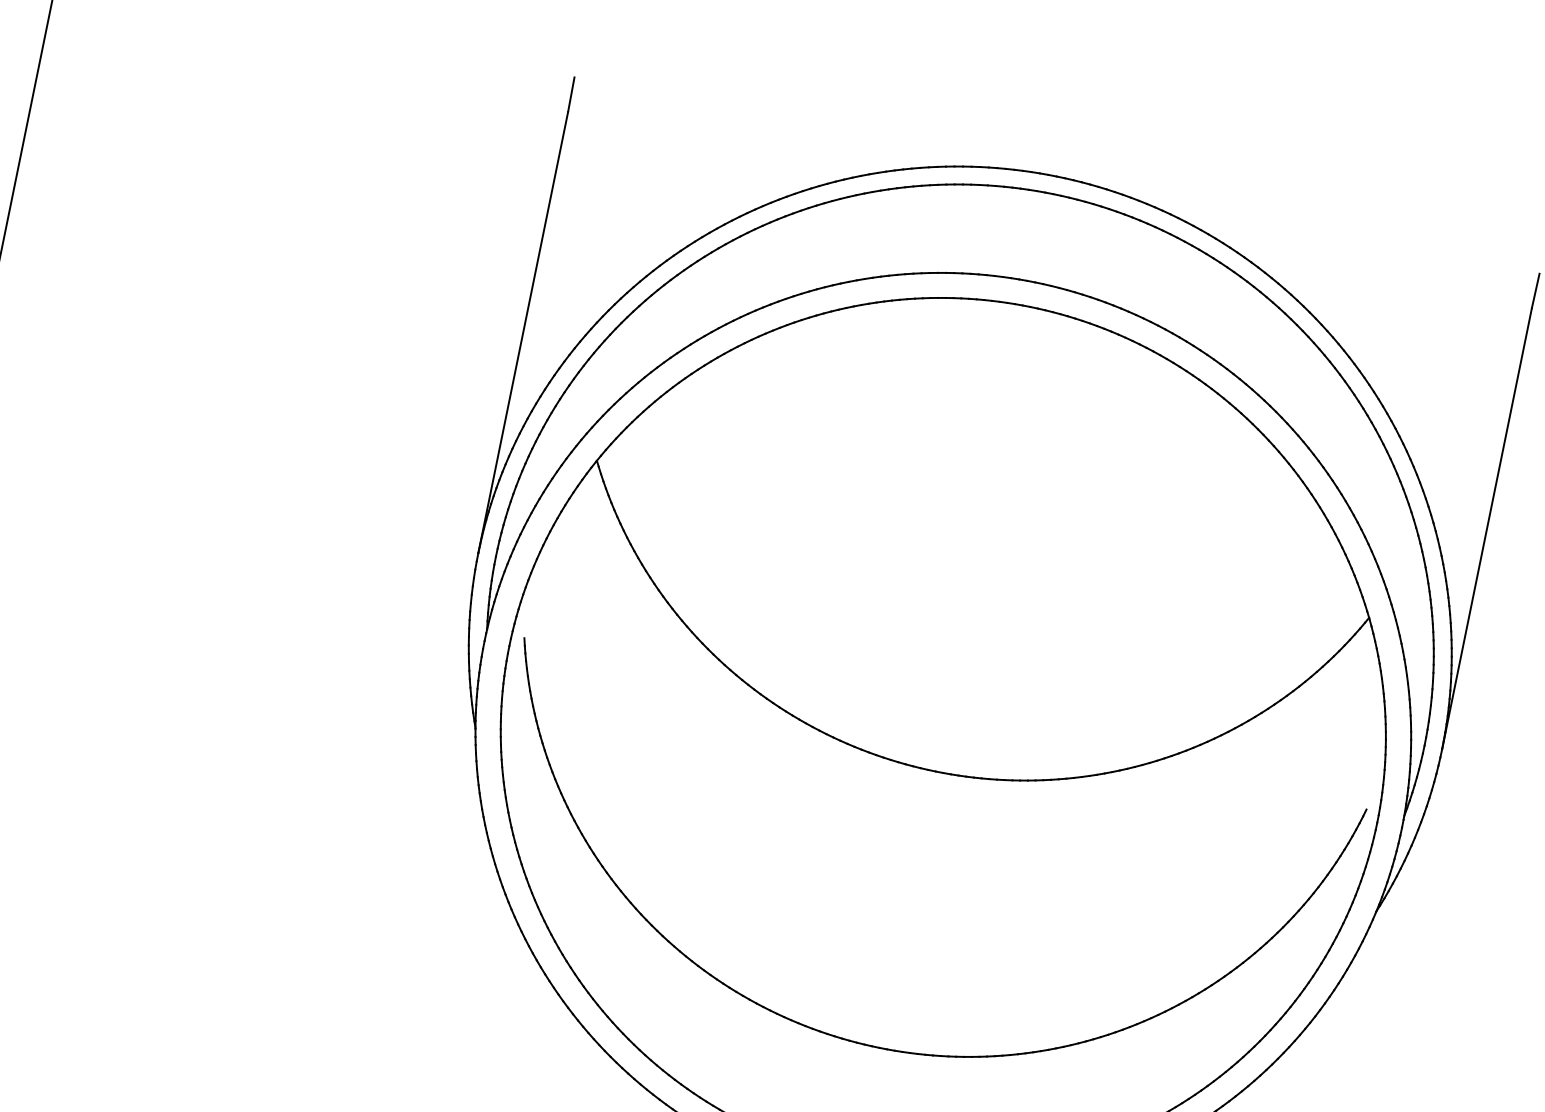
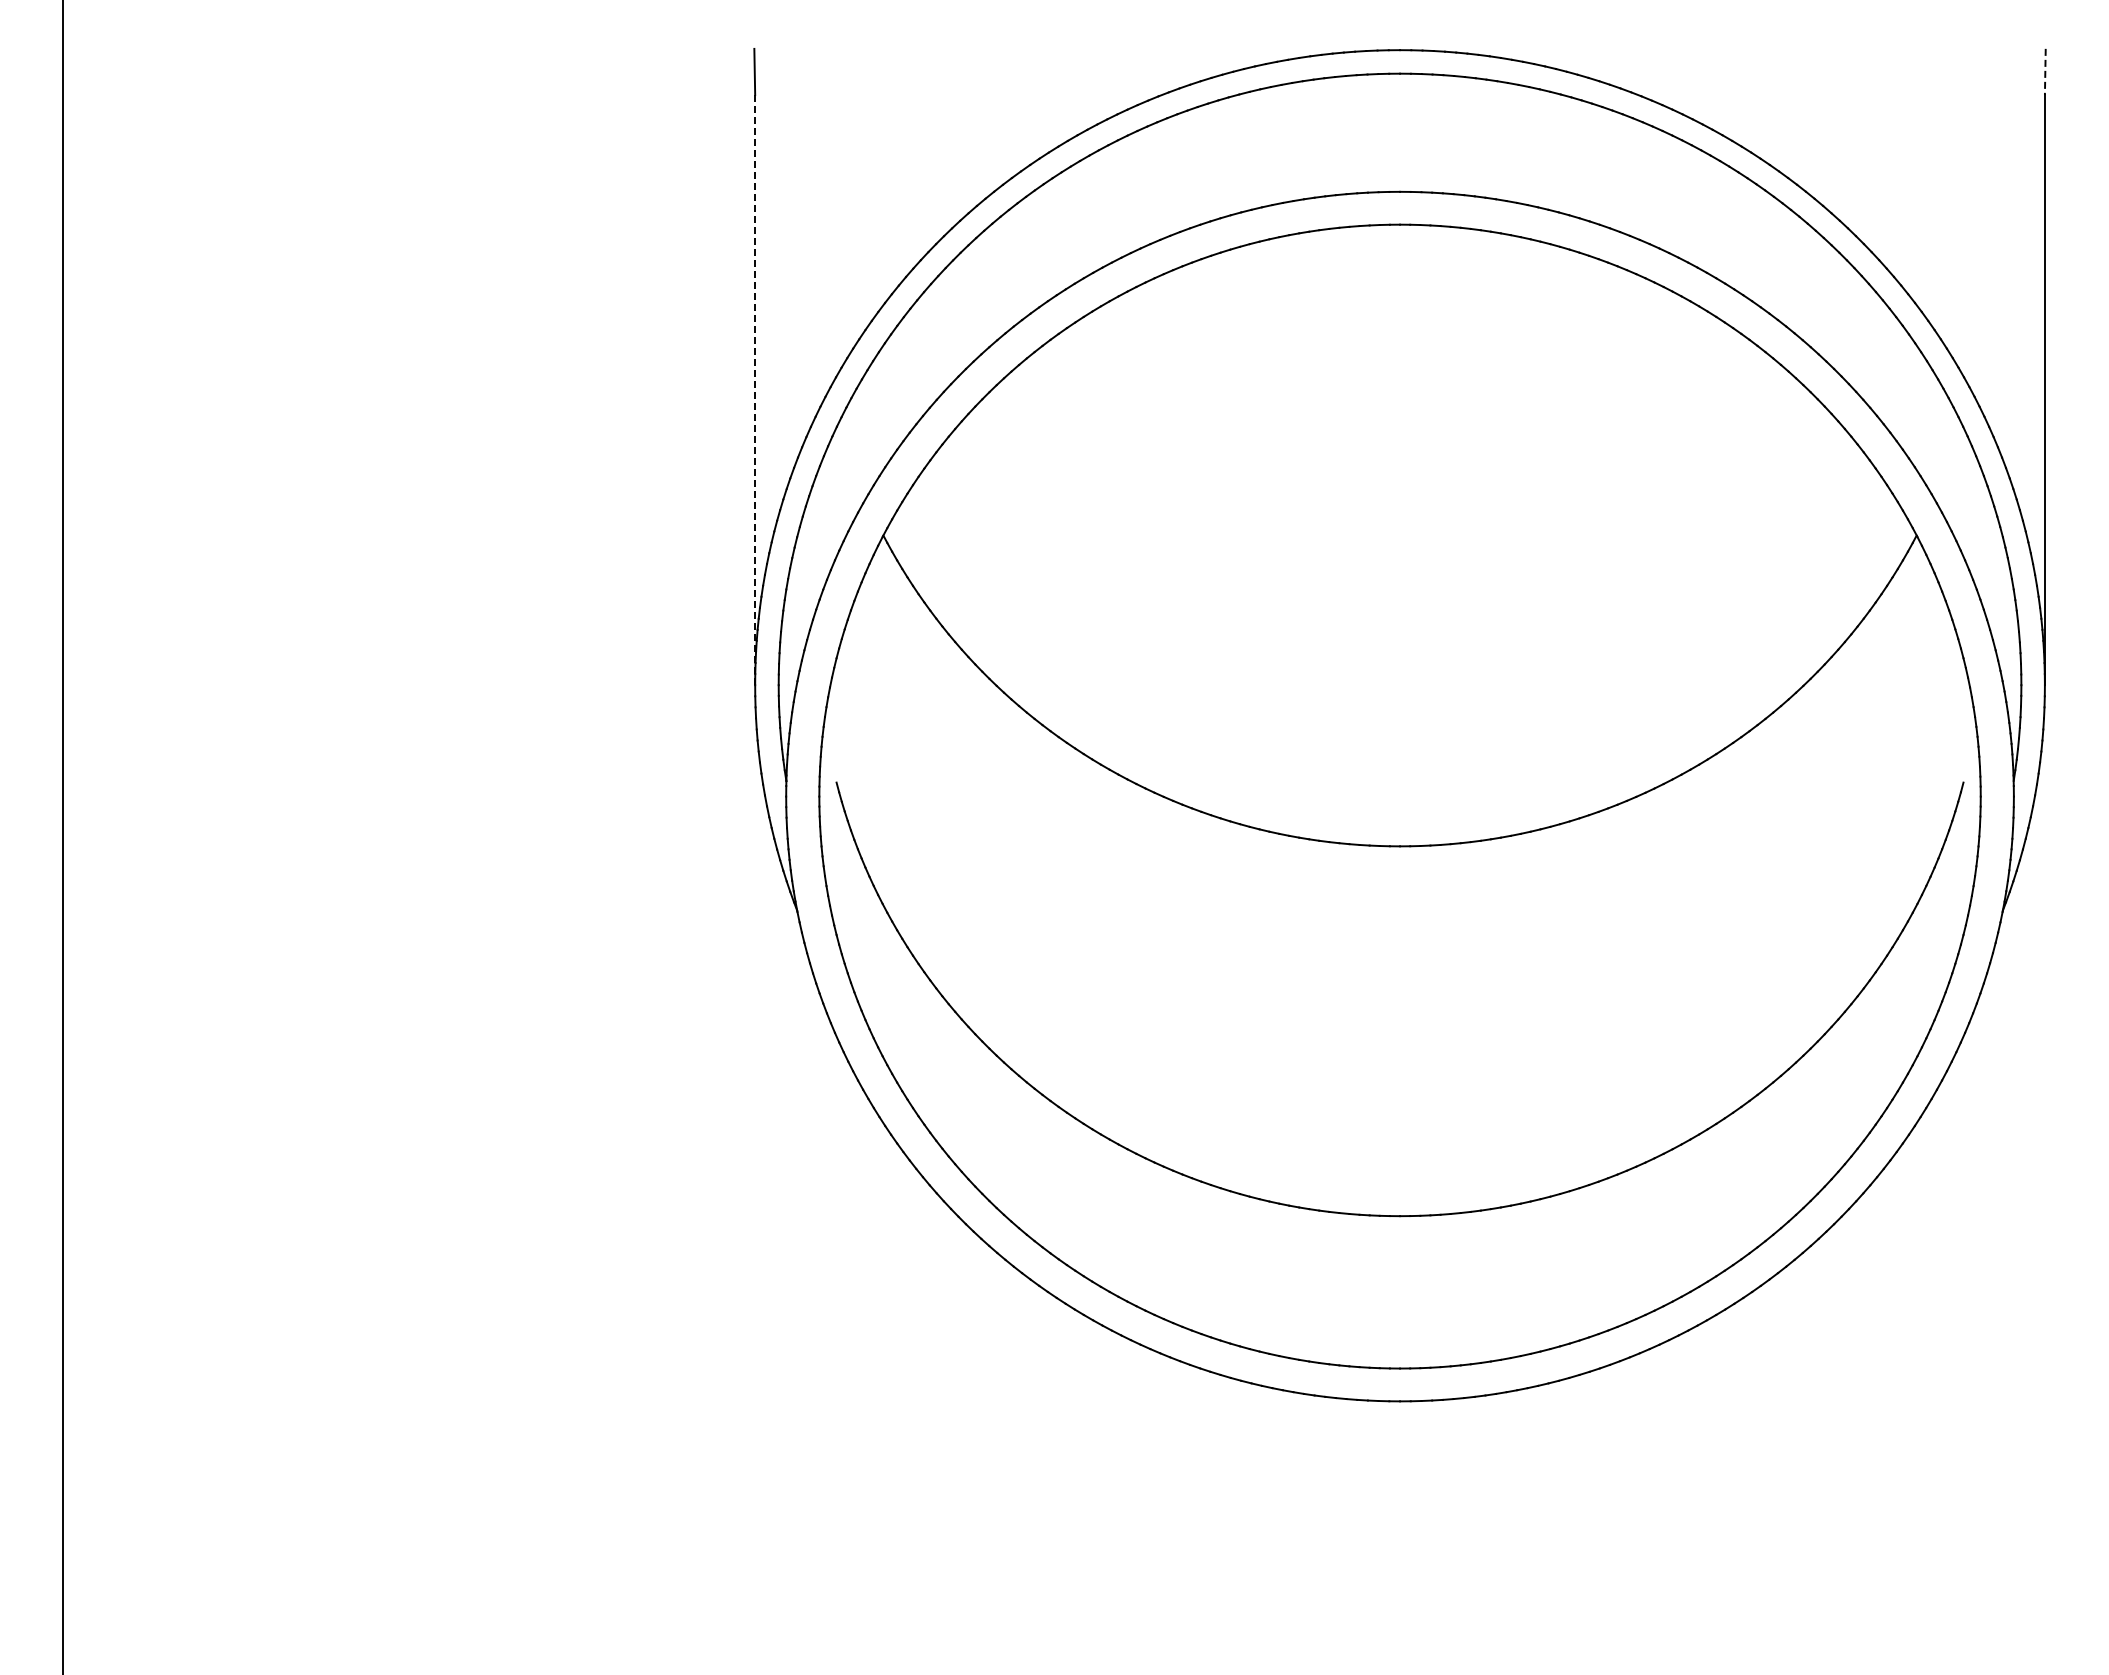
line: (1535, 291) -> (2045, 72), solid -> dashed
line: (523, 332) -> (755, 390), solid -> dashed

